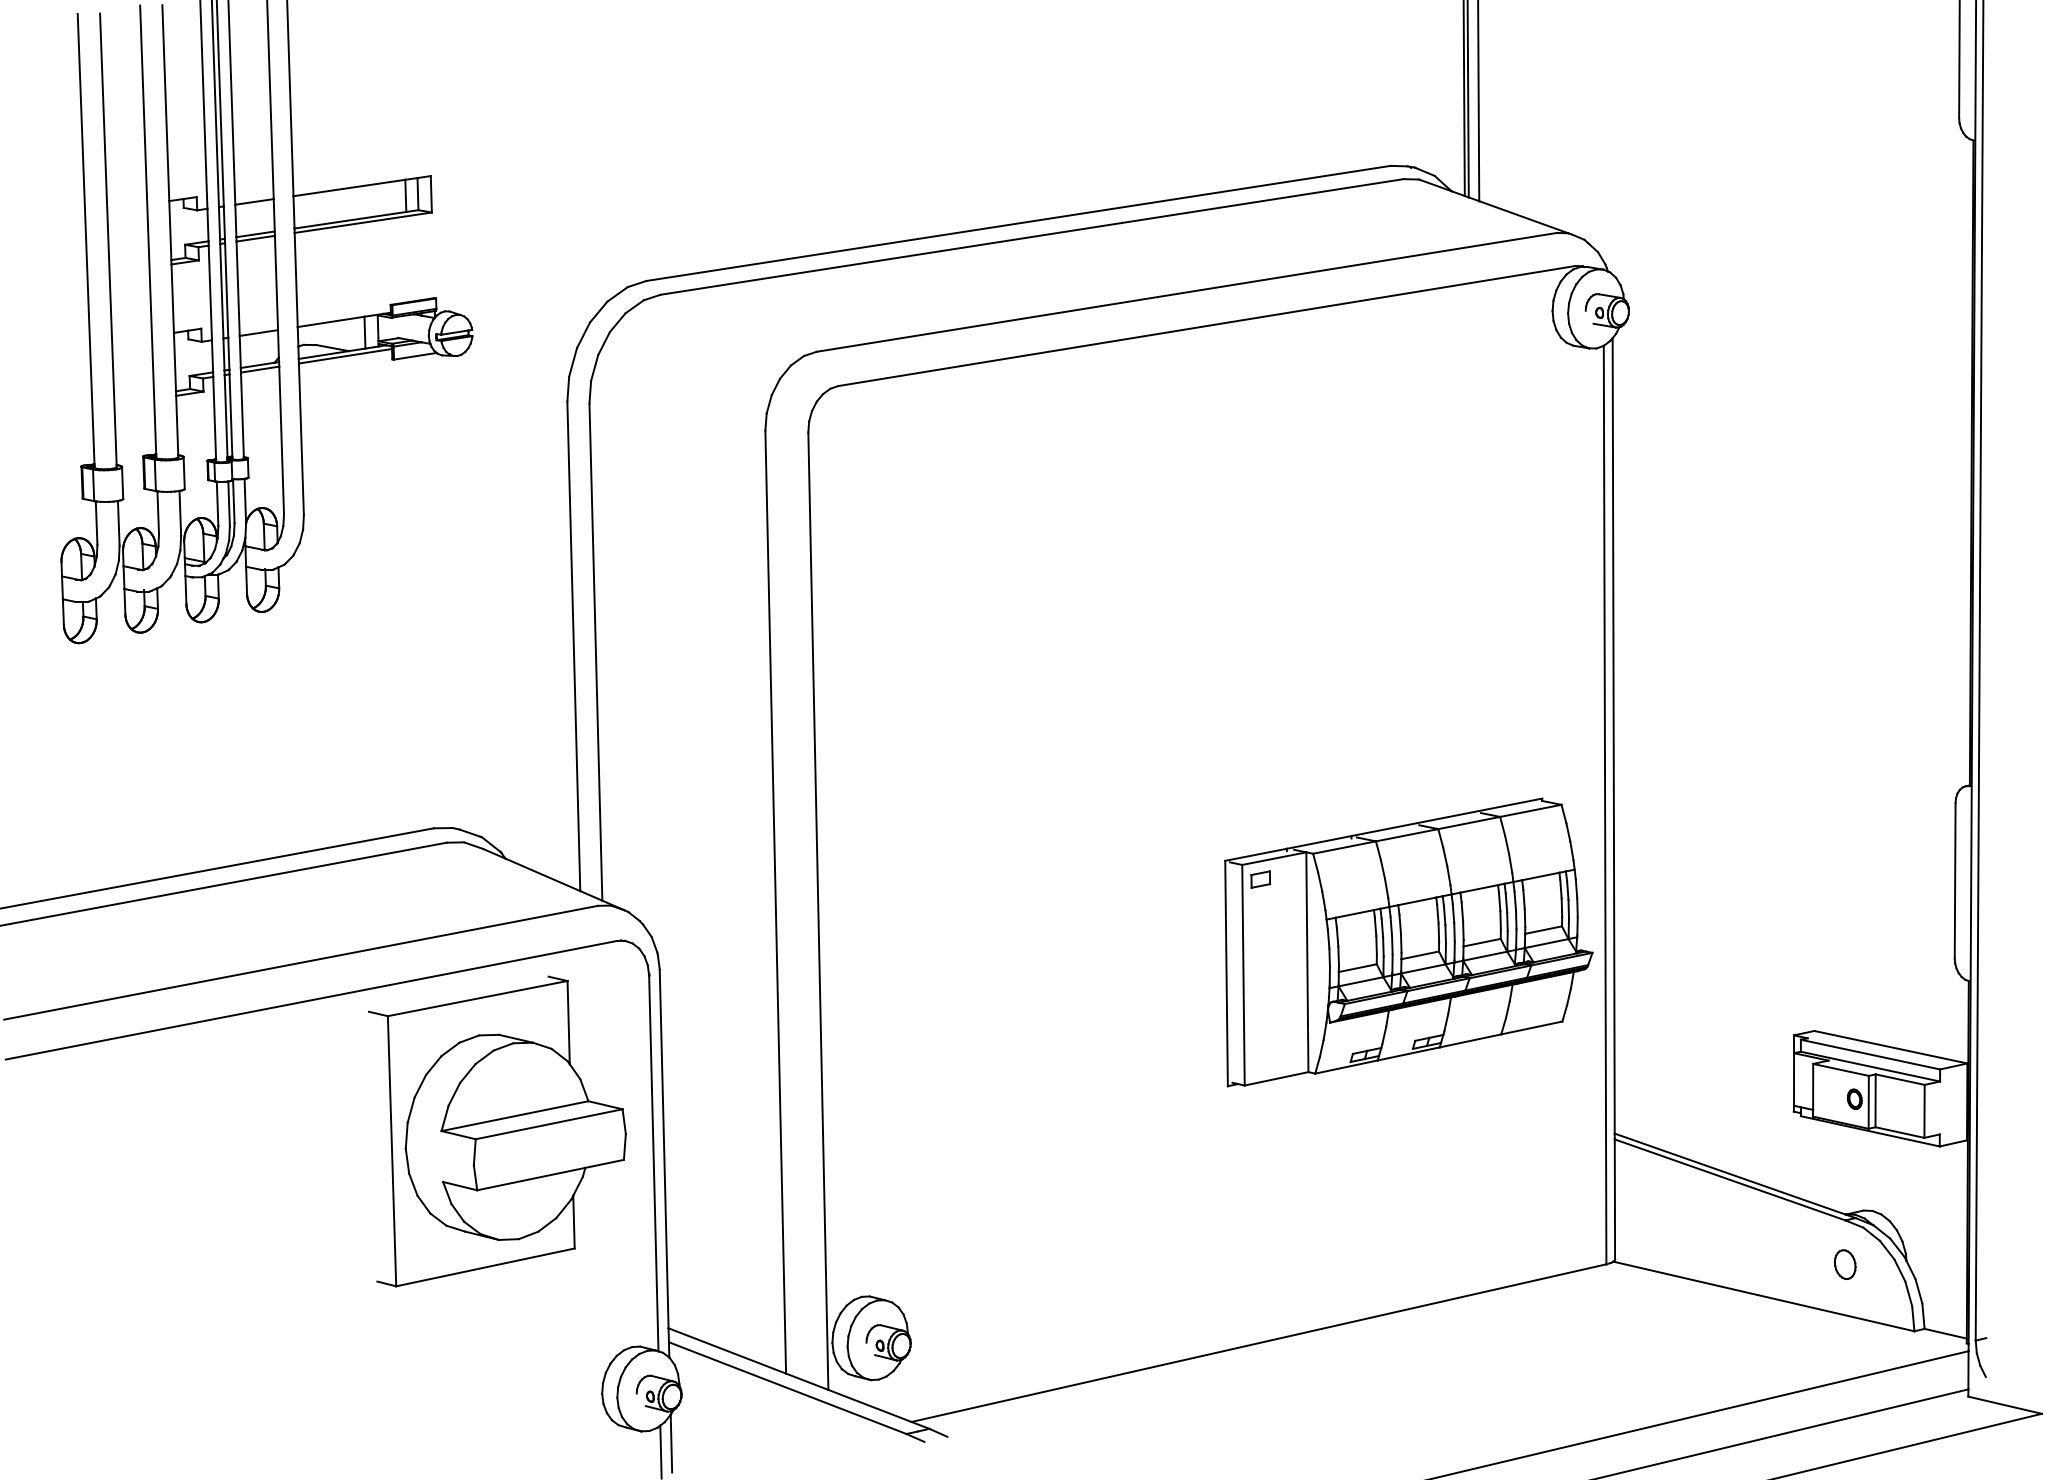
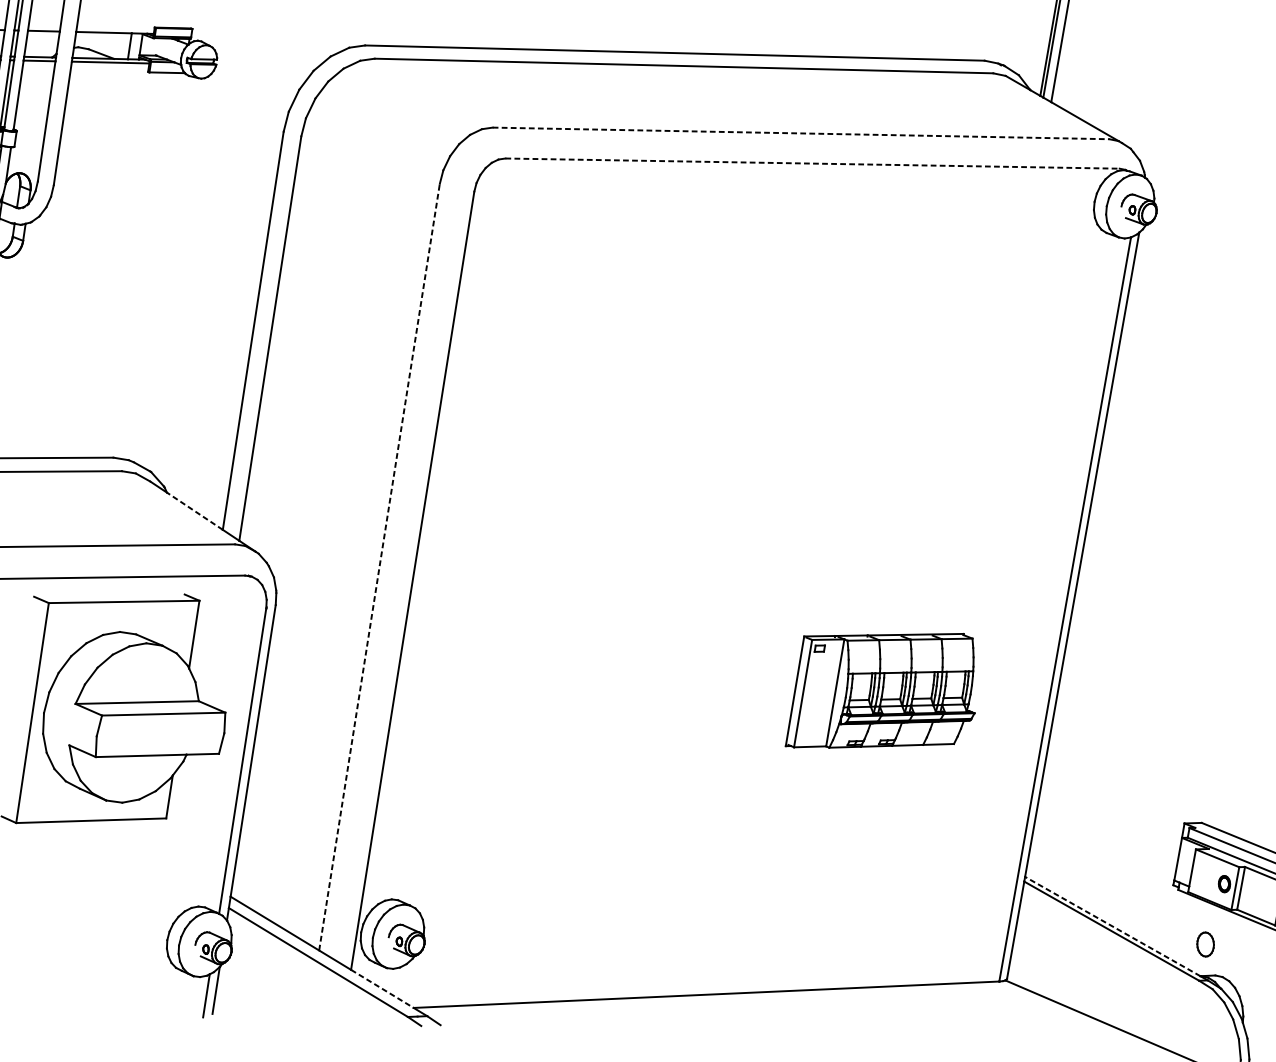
line: (1186, 292) -> (800, 133), solid -> dashed
line: (1207, 325) -> (813, 163), solid -> dashed
line: (542, 874) -> (194, 510), solid -> dashed
line: (775, 902) -> (379, 567), solid -> dashed
part: (1408, 942) -> (885, 692), size x0.6
line: (1729, 1173) -> (1112, 925), solid -> dashed
part: (1845, 1264) -> (1205, 944), moved
line: (869, 1405) -> (382, 988), solid -> dashed

